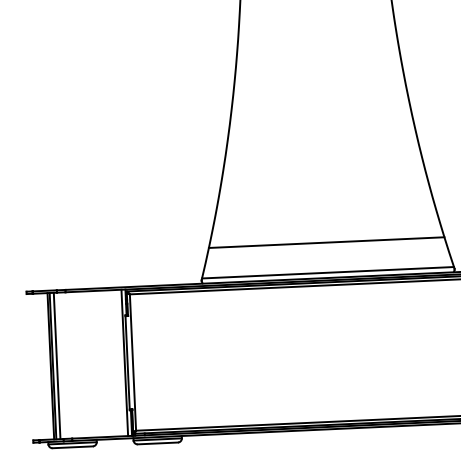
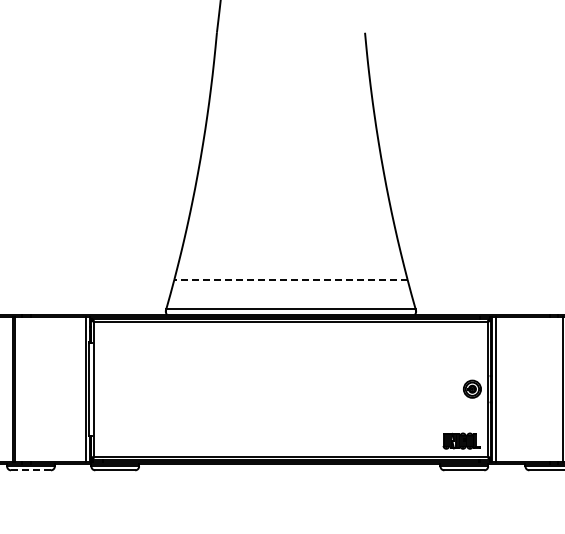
line: (326, 242) -> (290, 279), solid -> dashed
line: (57, 365) -> (19, 388), removed
line: (72, 447) -> (30, 470), solid -> dashed

